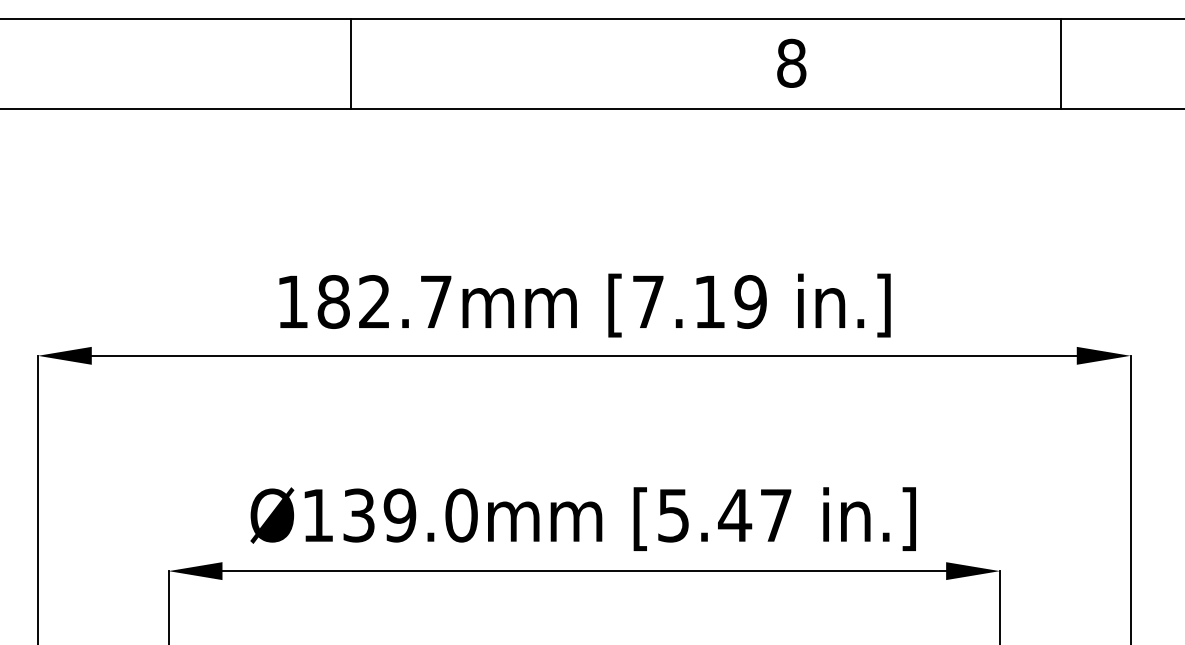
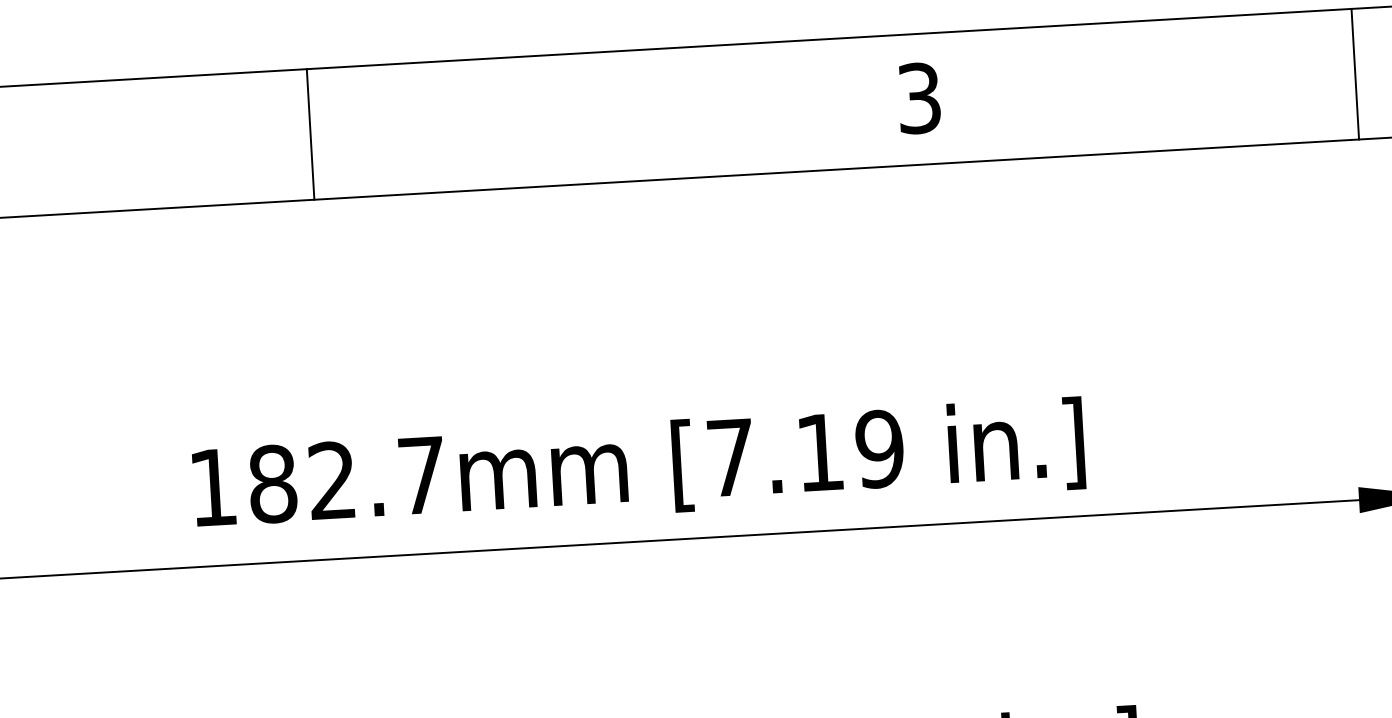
text: (791, 62) -> (919, 97), 8 -> 3
line: (351, 63) -> (310, 133), moved
line: (1061, 63) -> (1355, 73), moved

